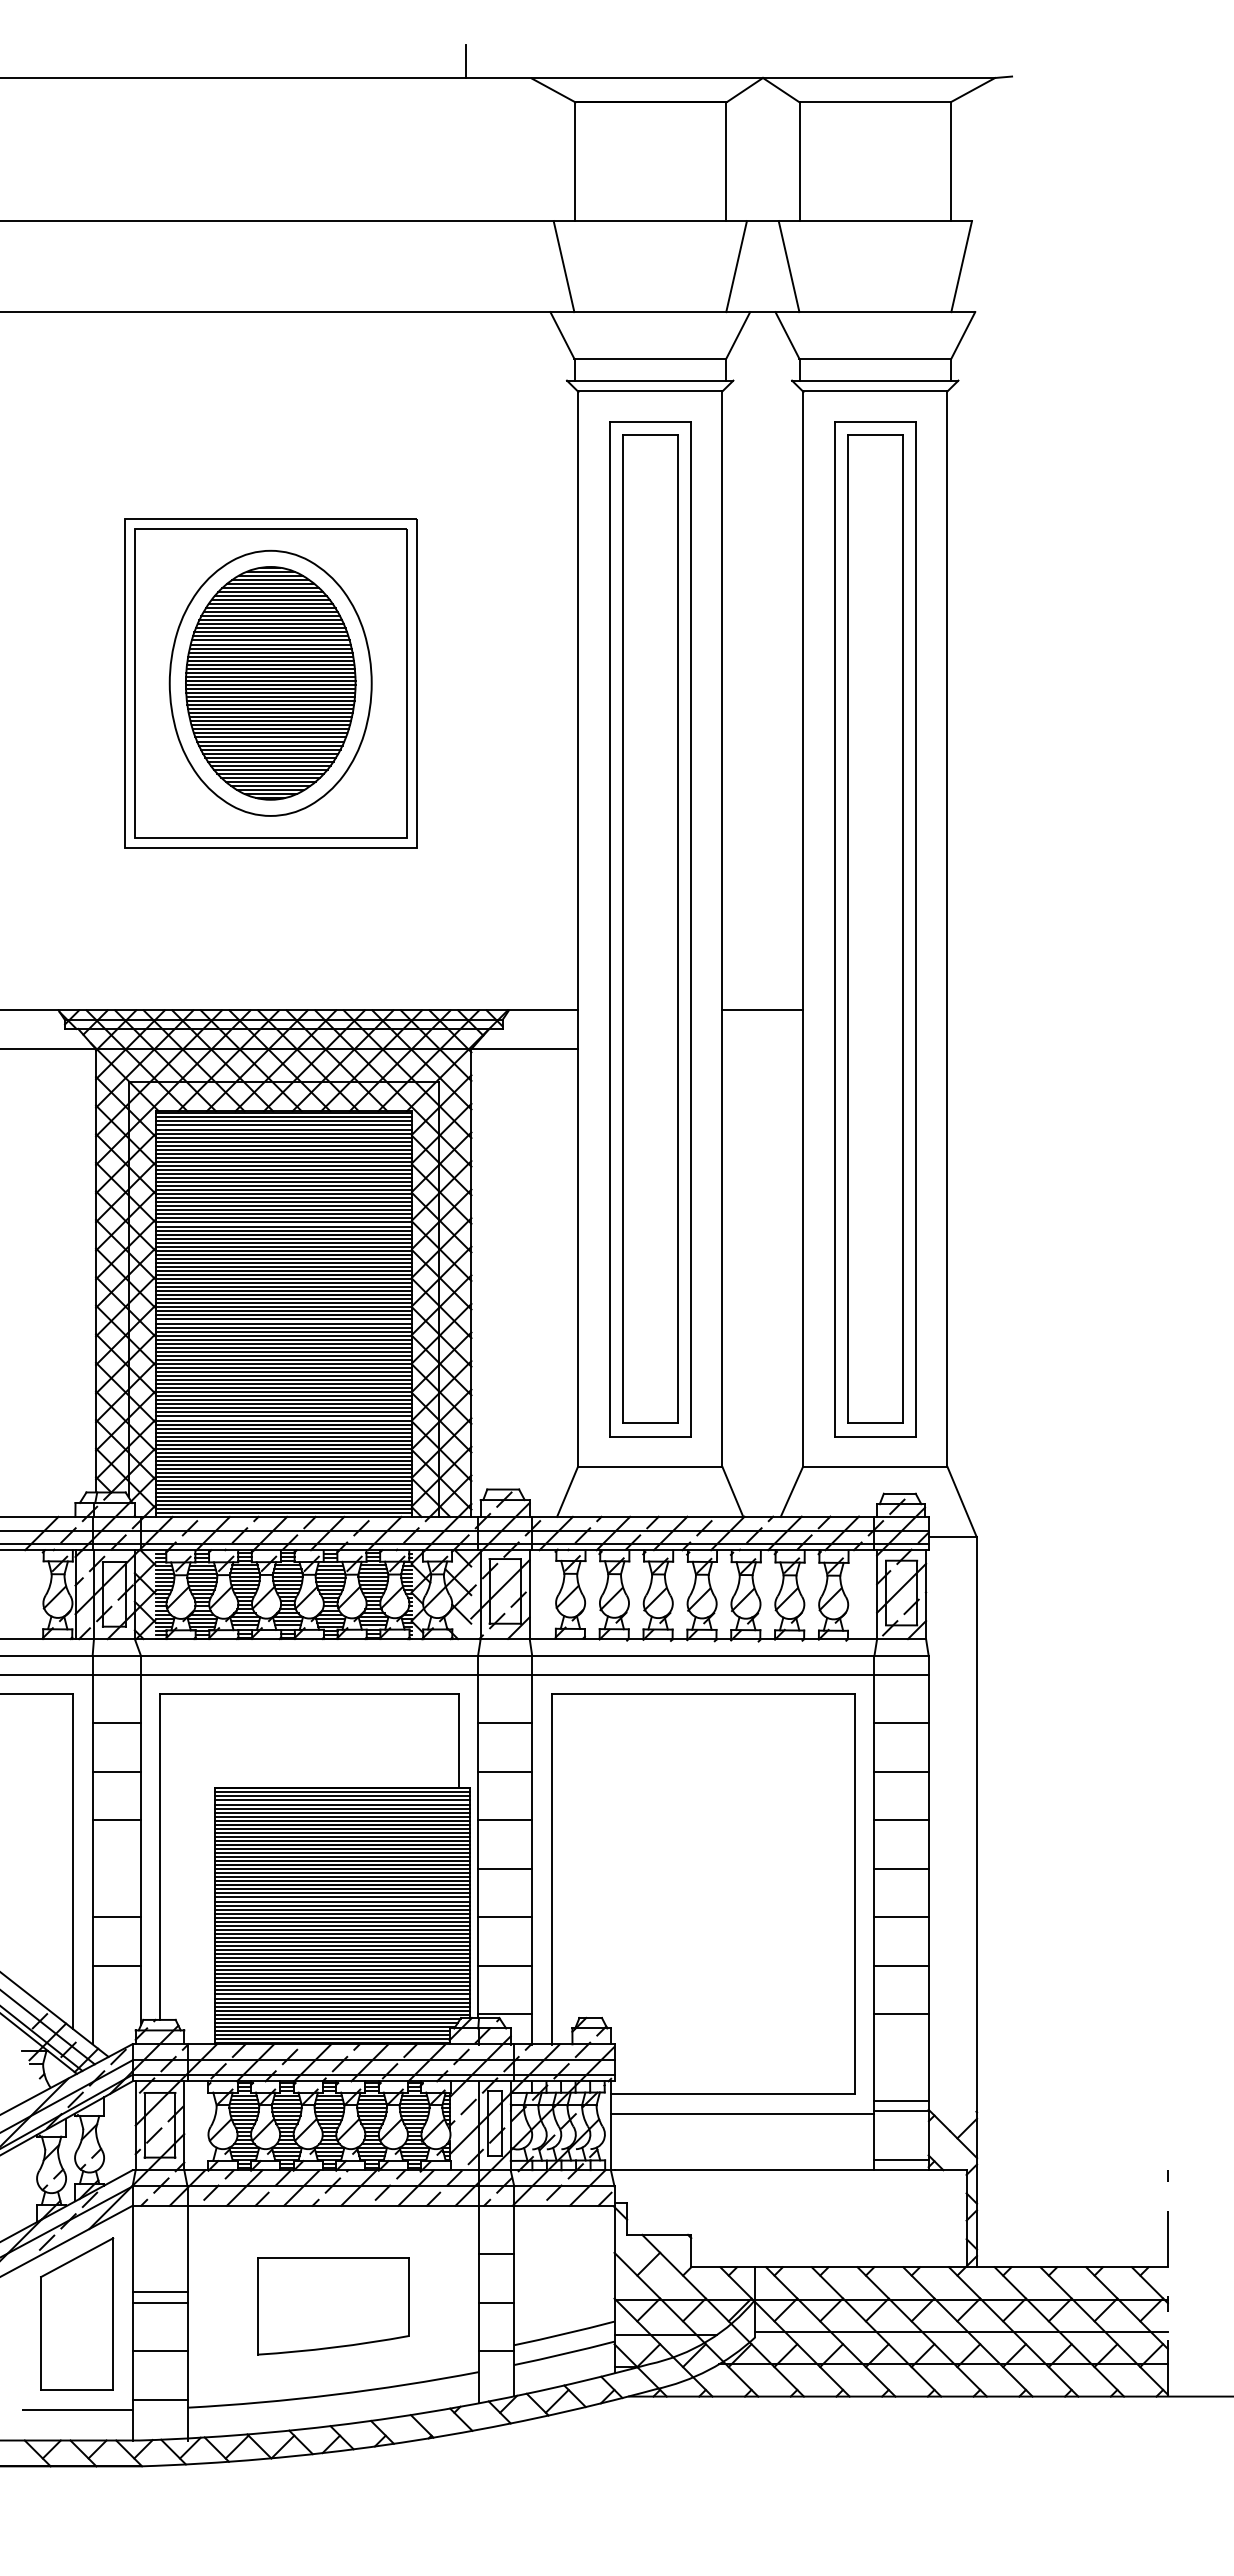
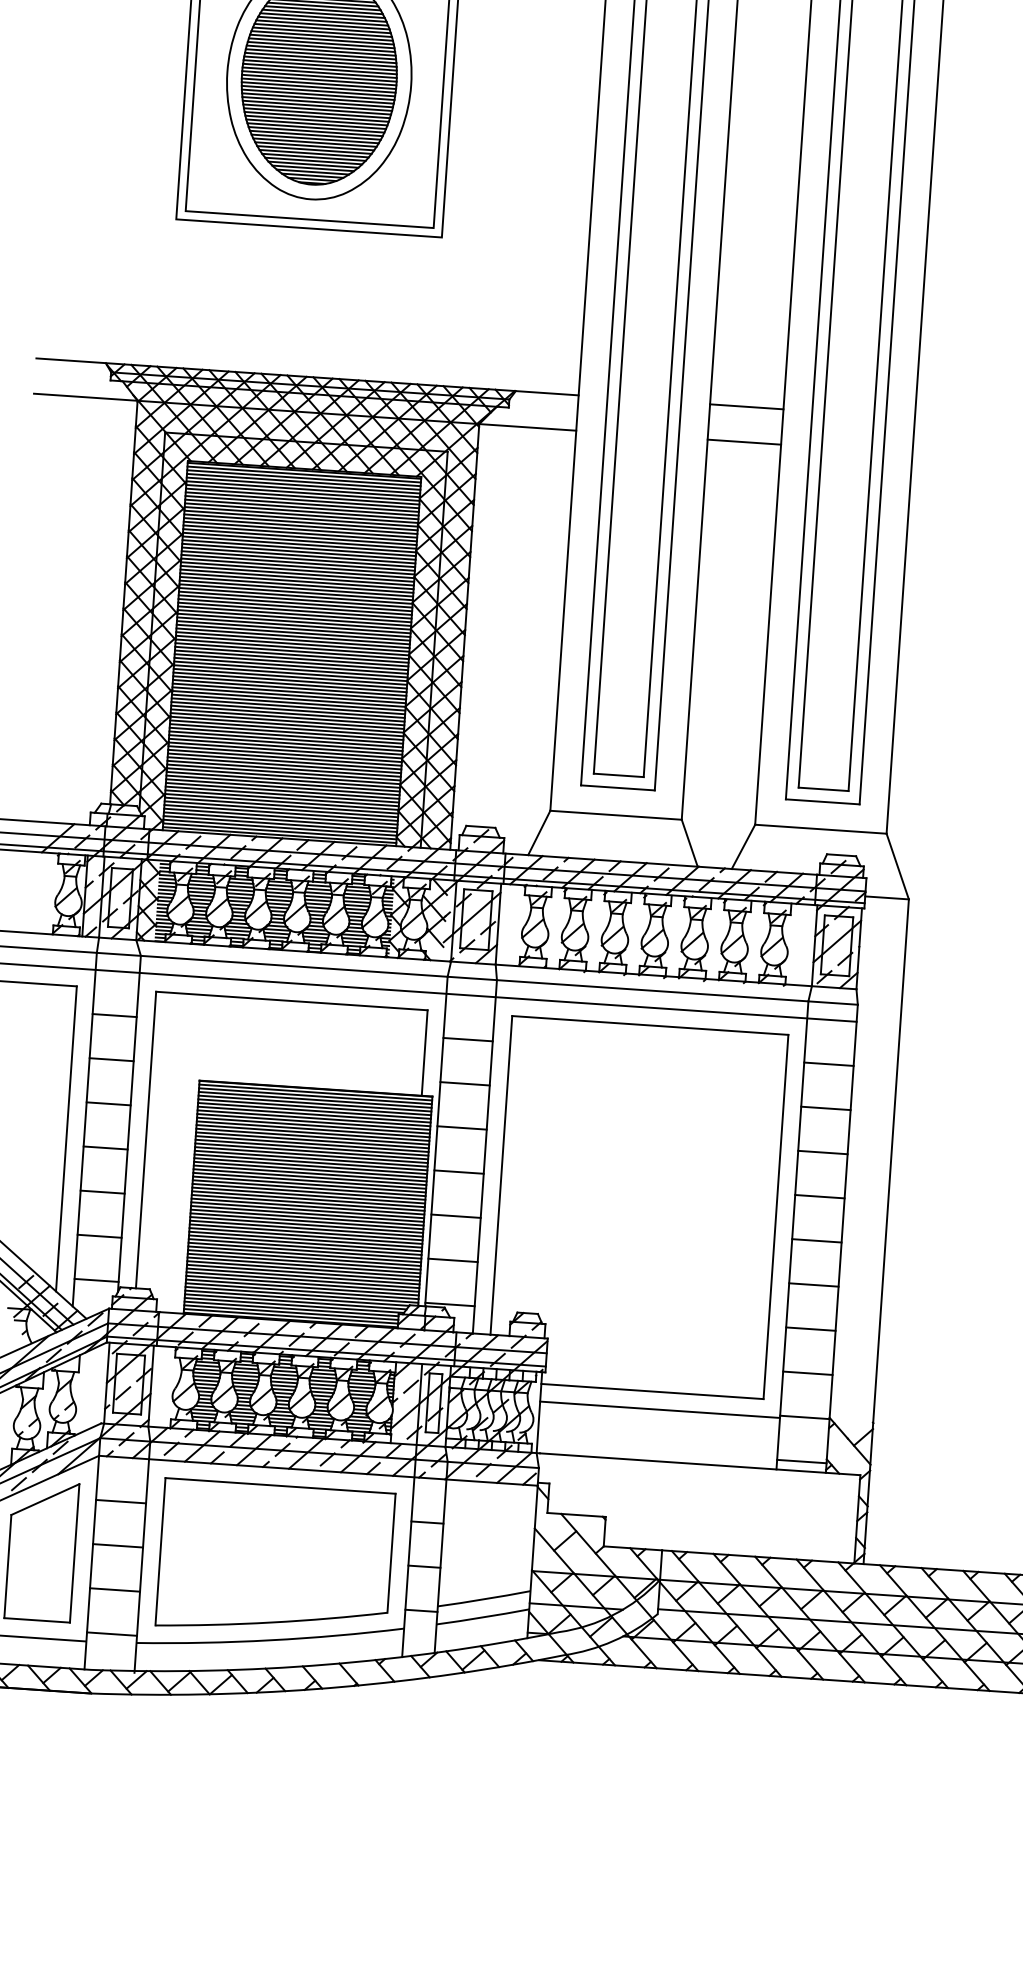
line: (762, 1049) -> (744, 442), added
line: (116, 1868) -> (105, 1147), added
line: (116, 2014) -> (96, 1280), added
line: (901, 2100) -> (807, 1373), moved
line: (159, 2292) -> (120, 1501), moved
part: (333, 2305) -> (275, 1559), size x1.67

